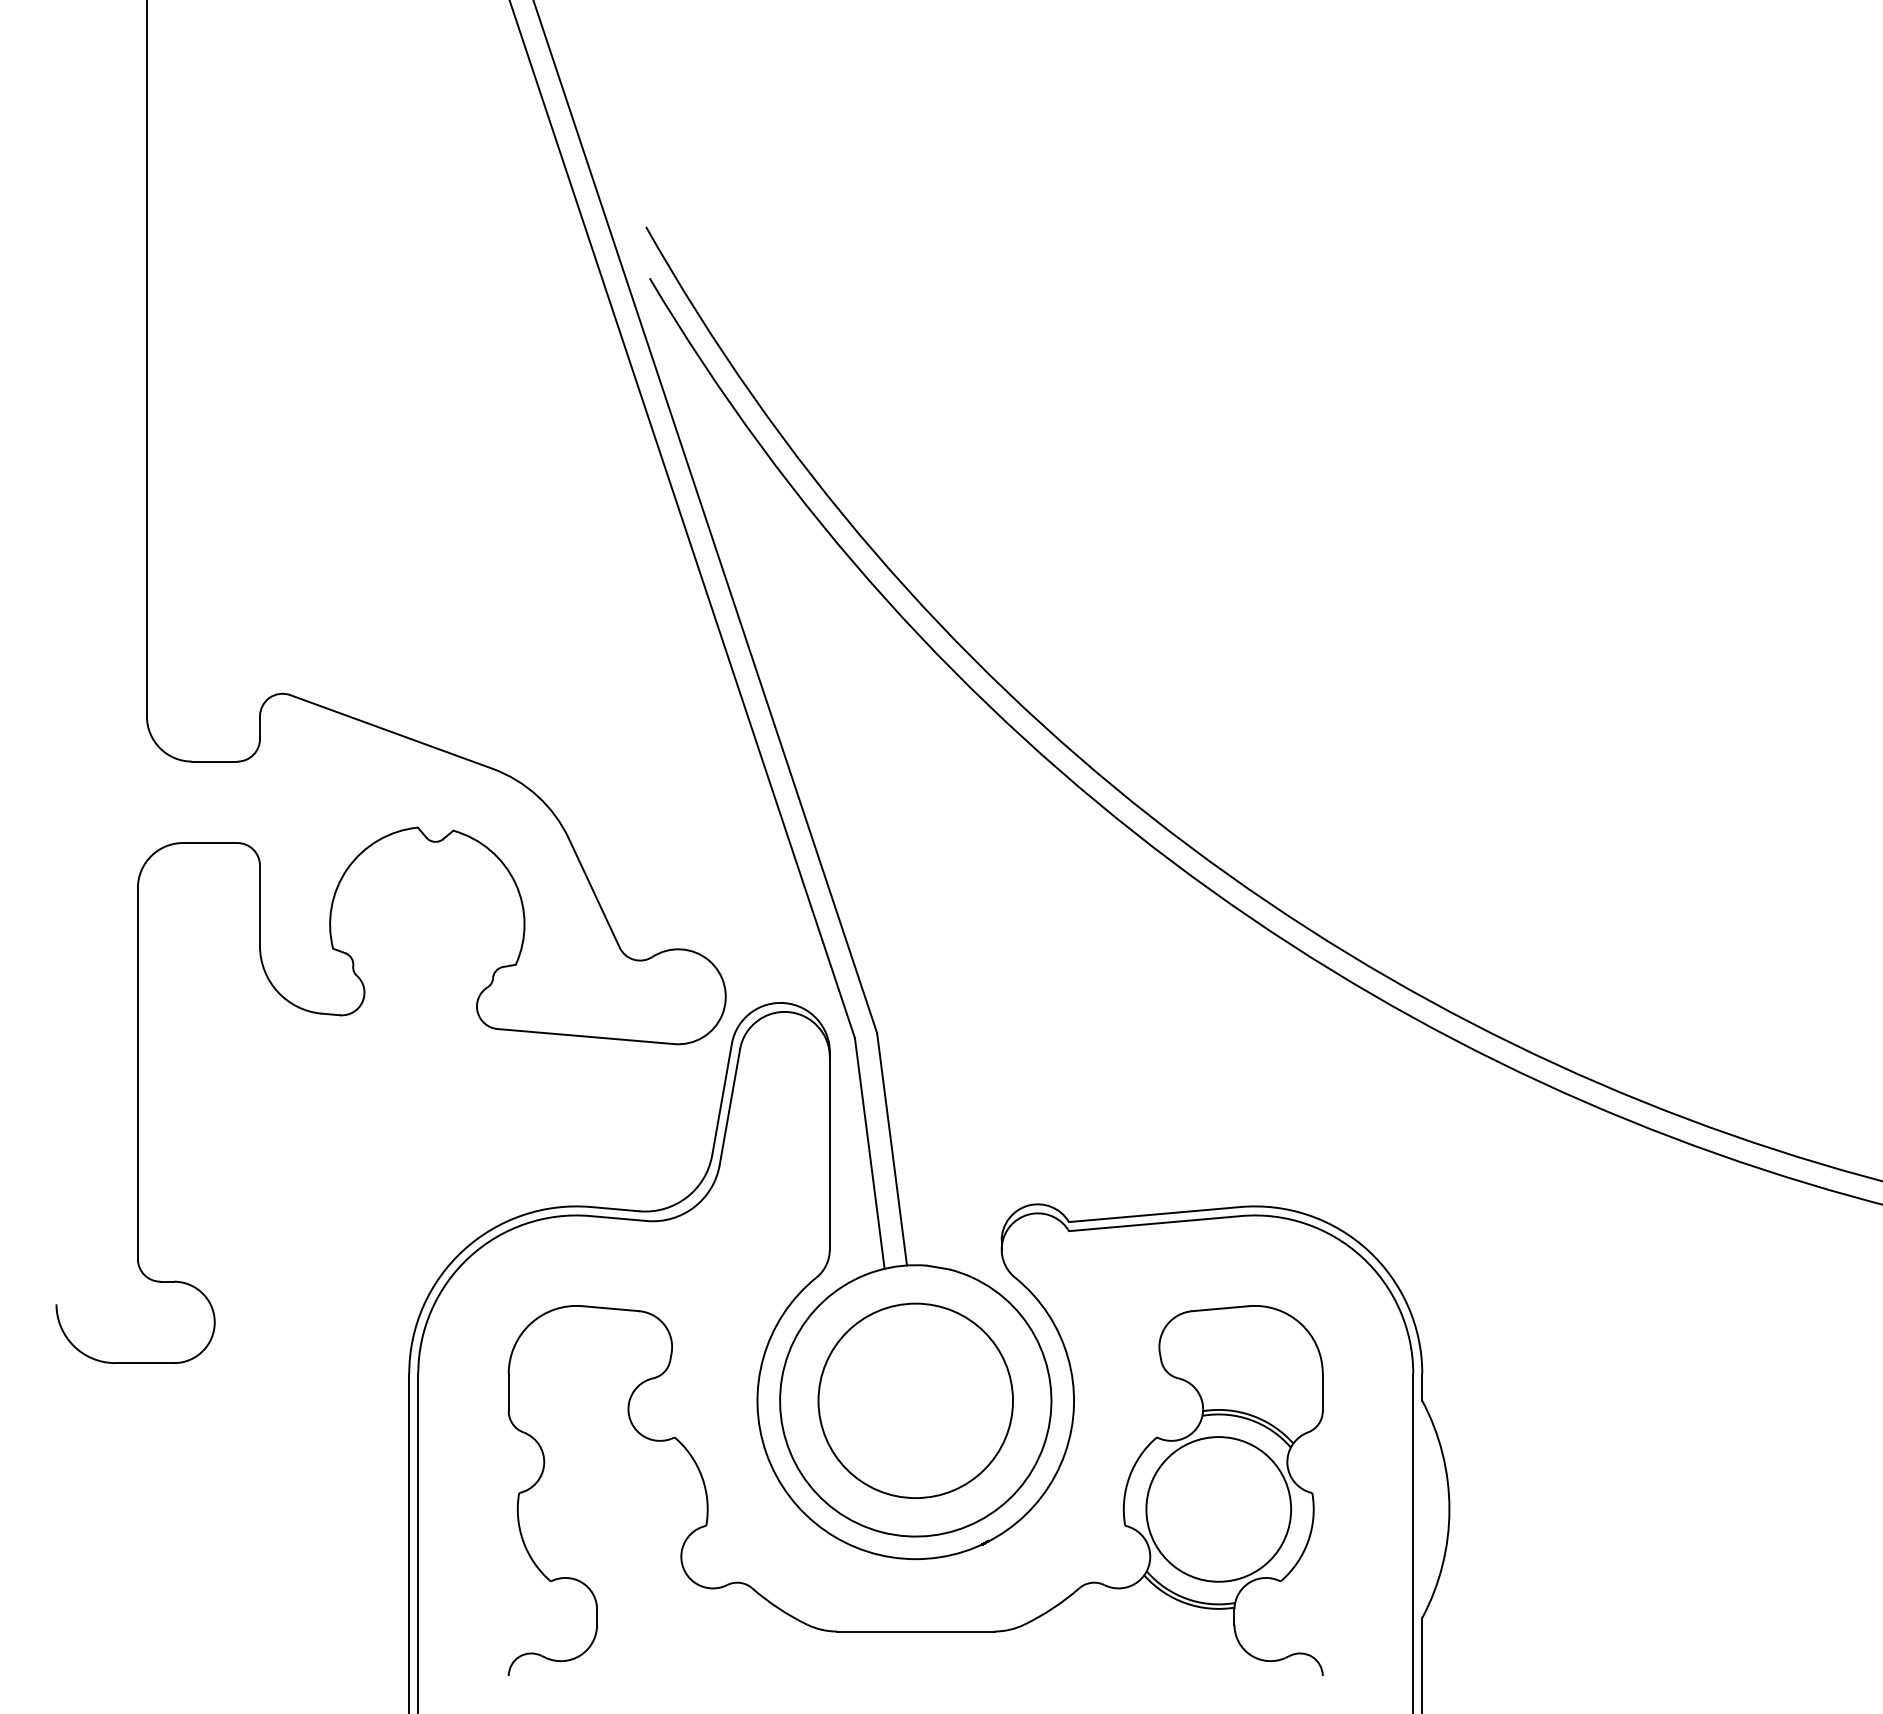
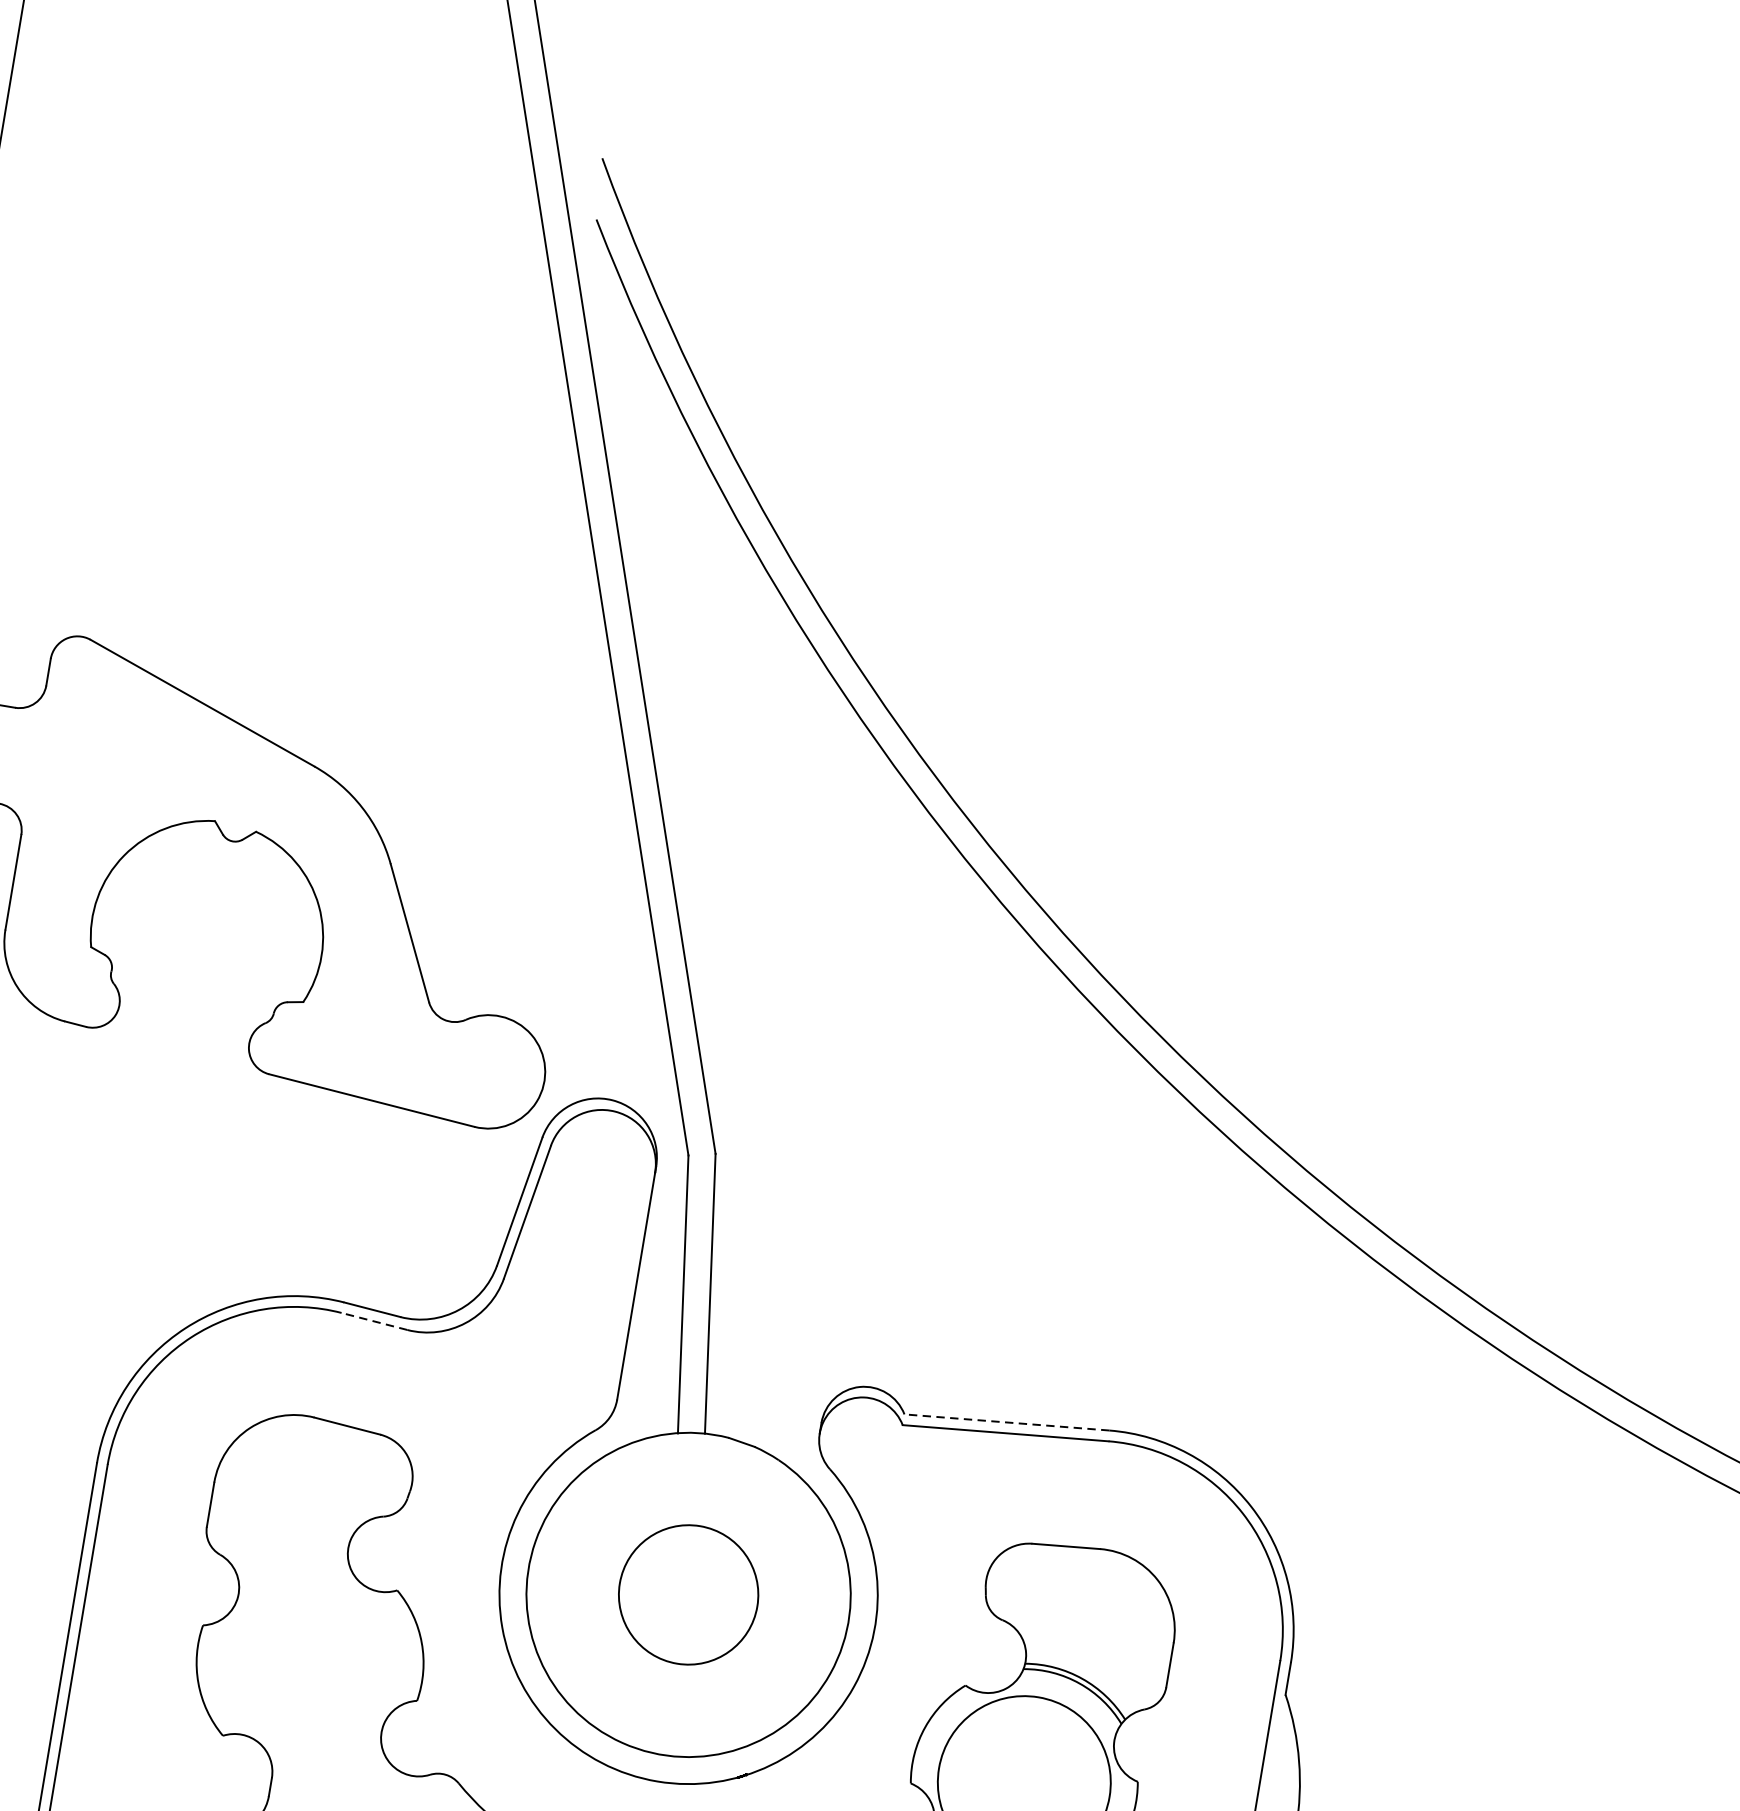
line: (1154, 1214) -> (1006, 1422), solid -> dashed
line: (618, 1218) -> (374, 1321), solid -> dashed
circle: (915, 1400) -> (688, 1594), size x0.6

